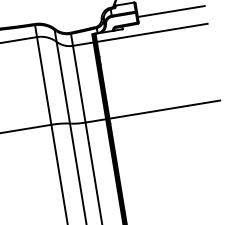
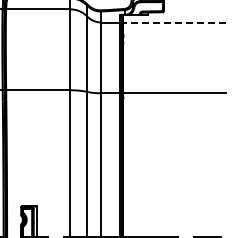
line: (171, 11) -> (194, 6), removed
line: (151, 33) -> (173, 22), solid -> dashed

